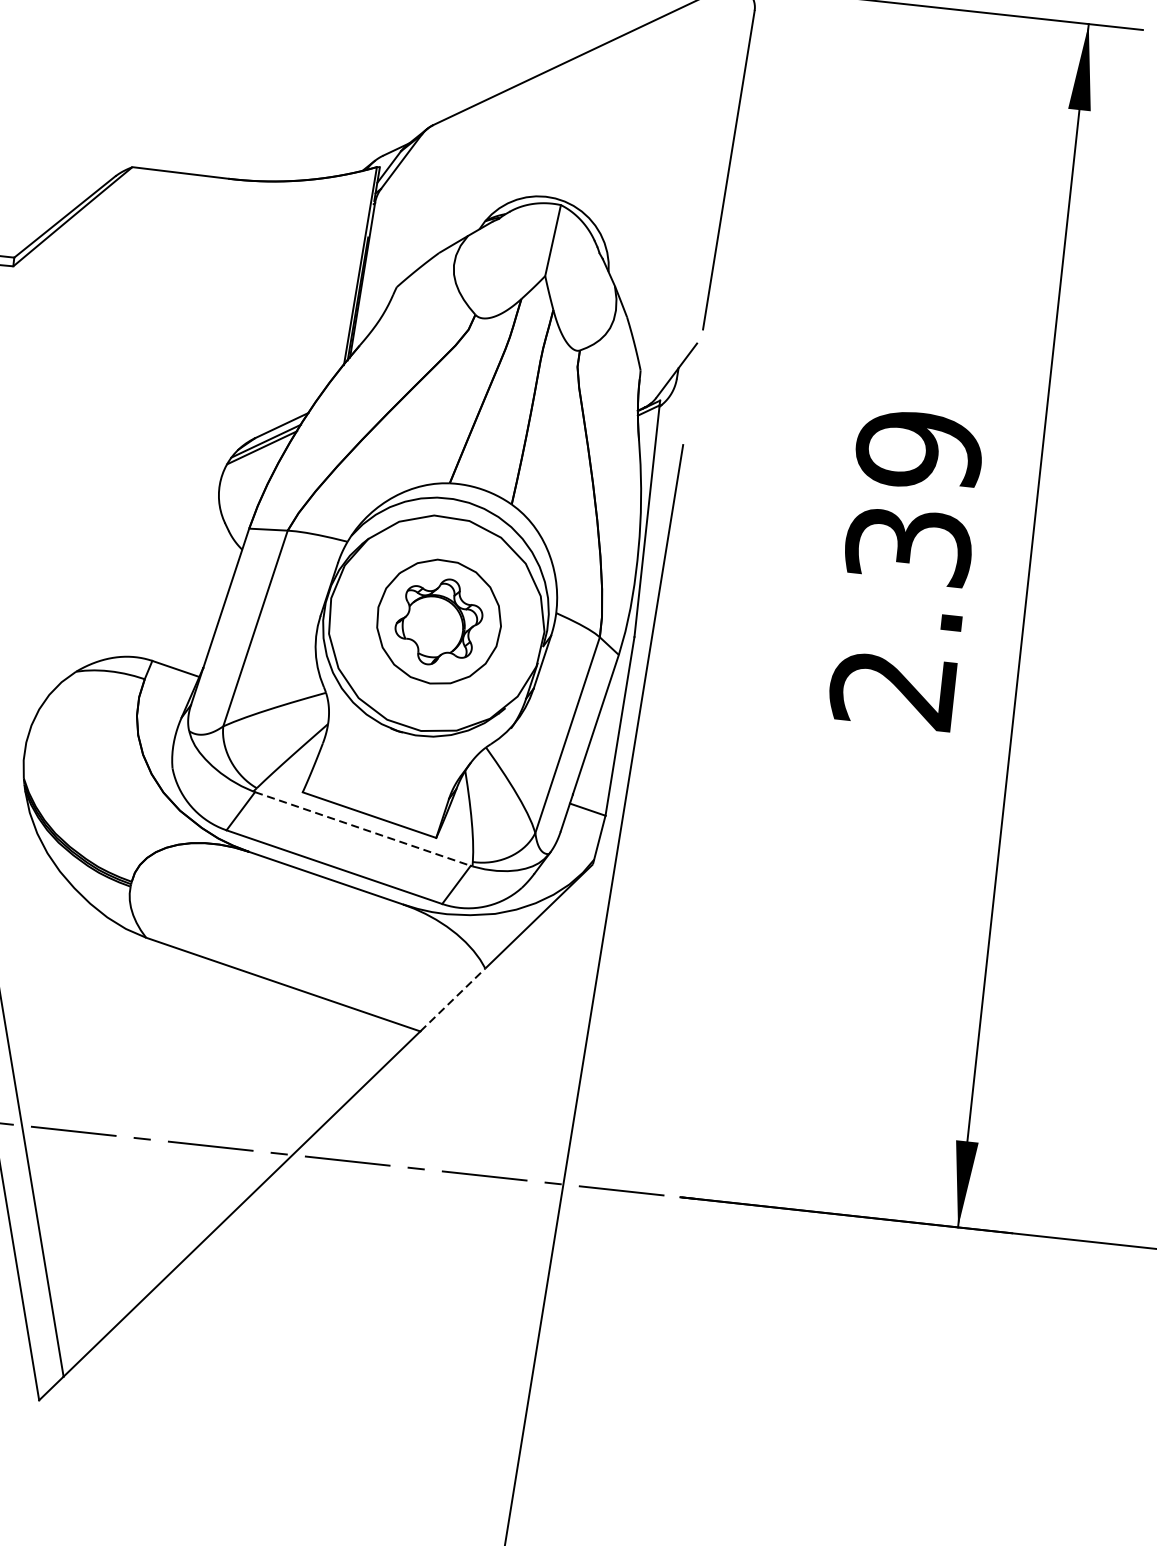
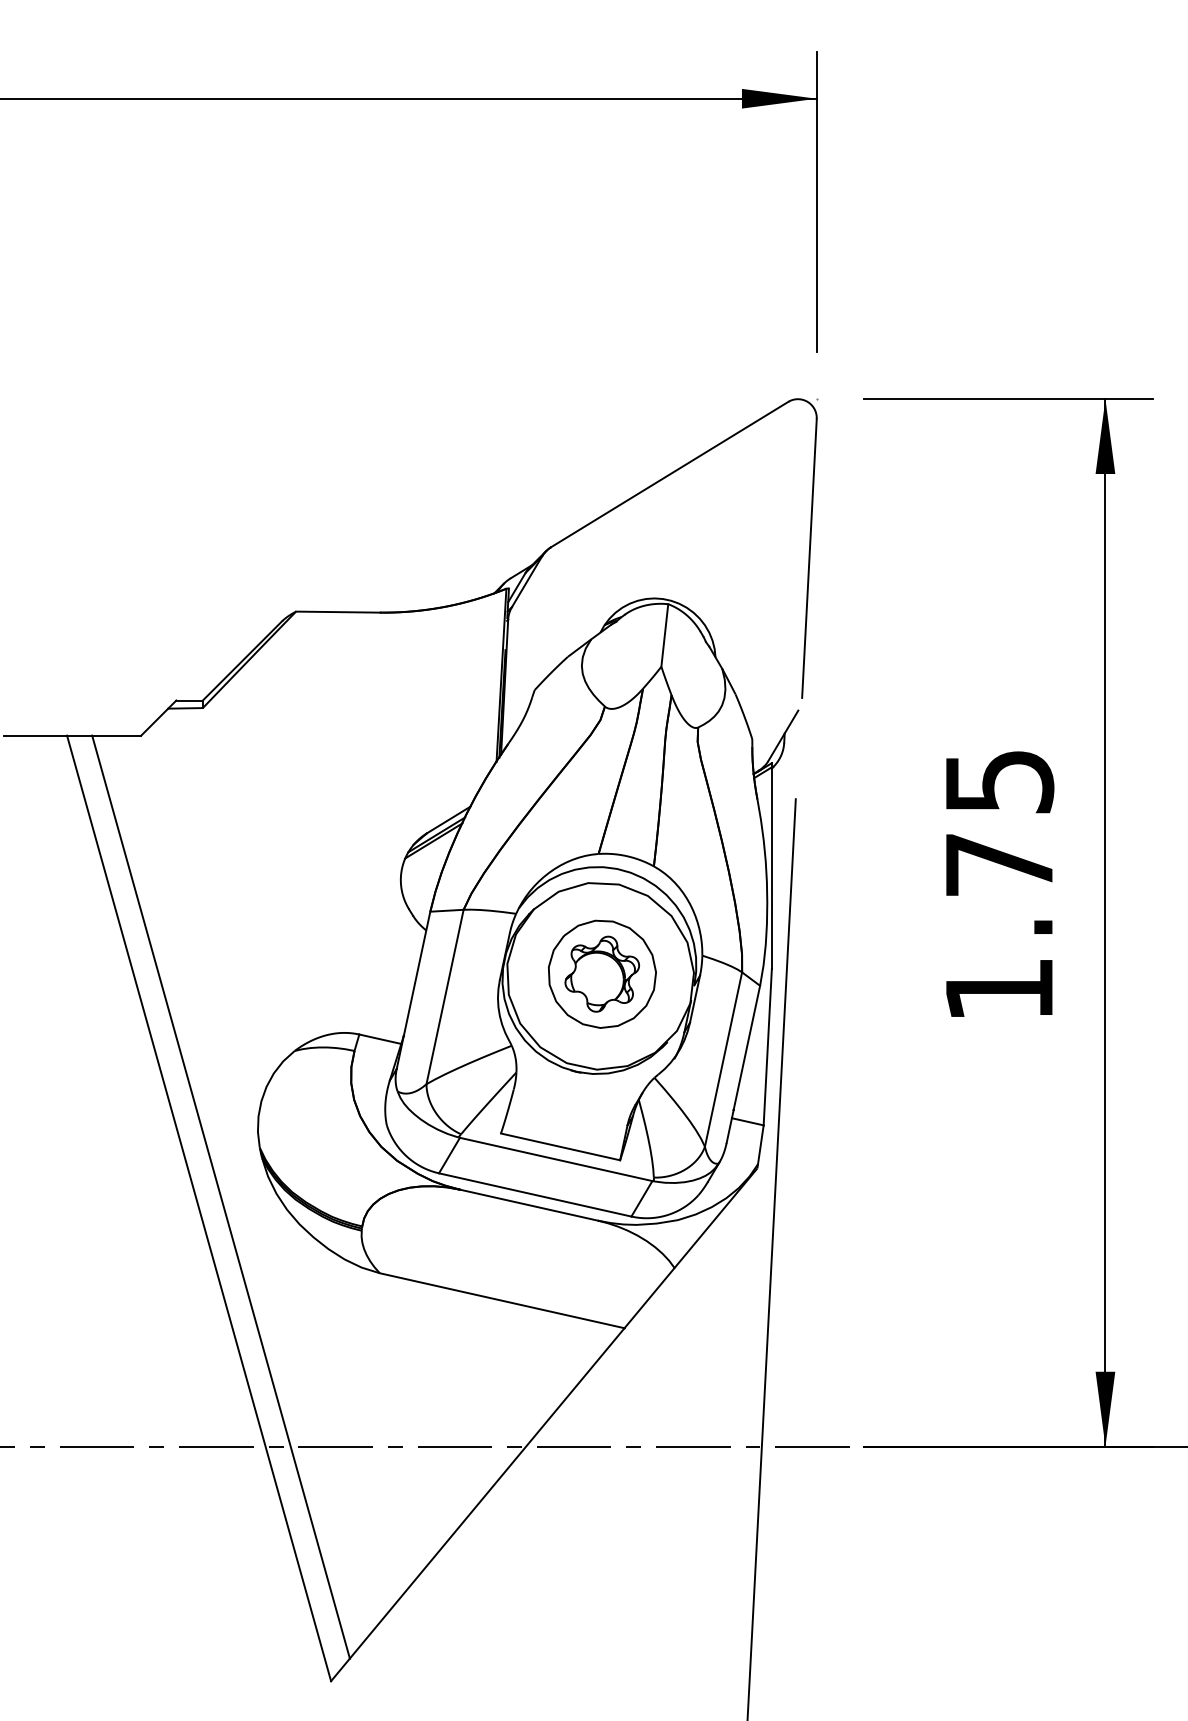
text: (906, 569) -> (999, 885), 2.39 -> 1.75
line: (363, 829) -> (556, 1159), dashed -> solid
line: (452, 999) -> (649, 1297), dashed -> solid

